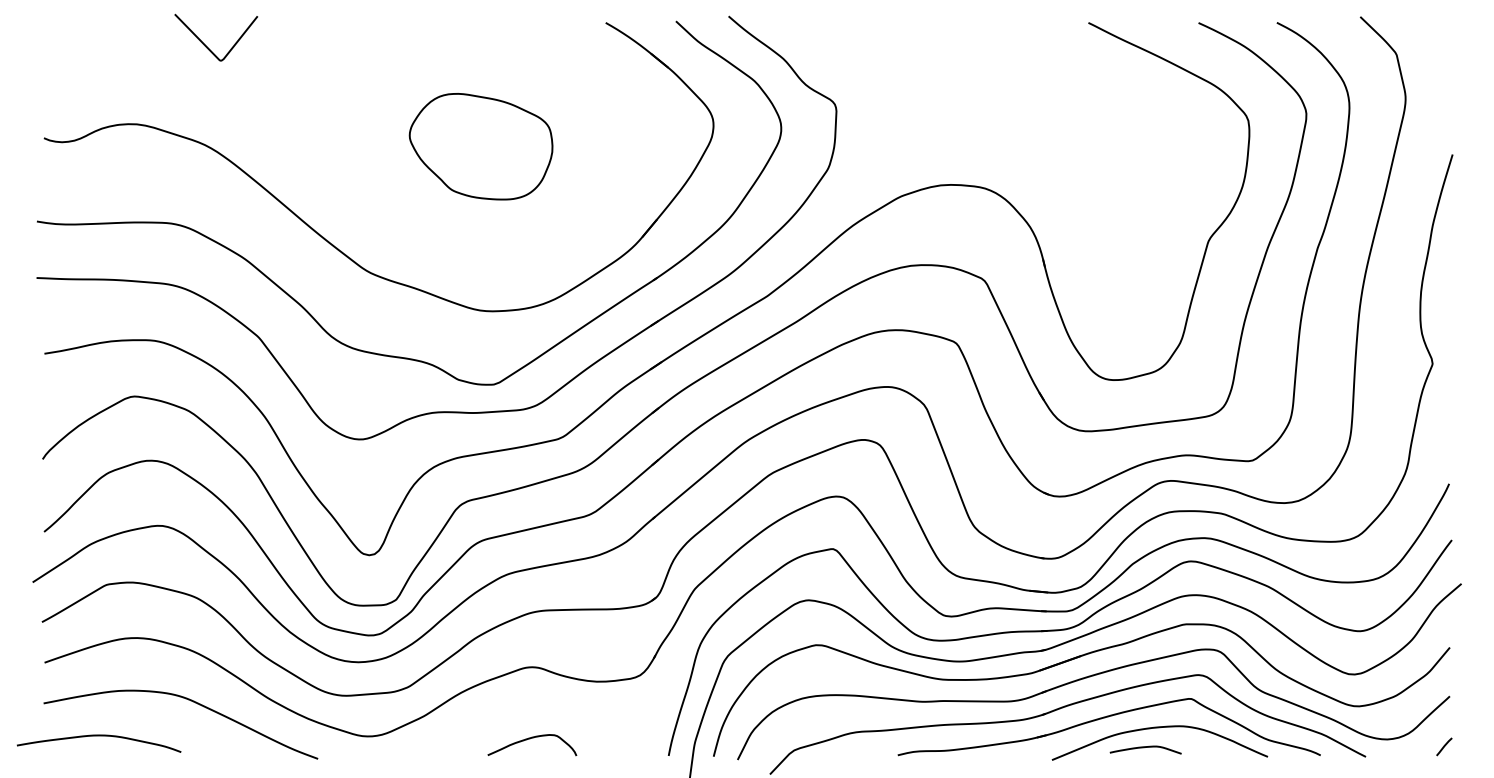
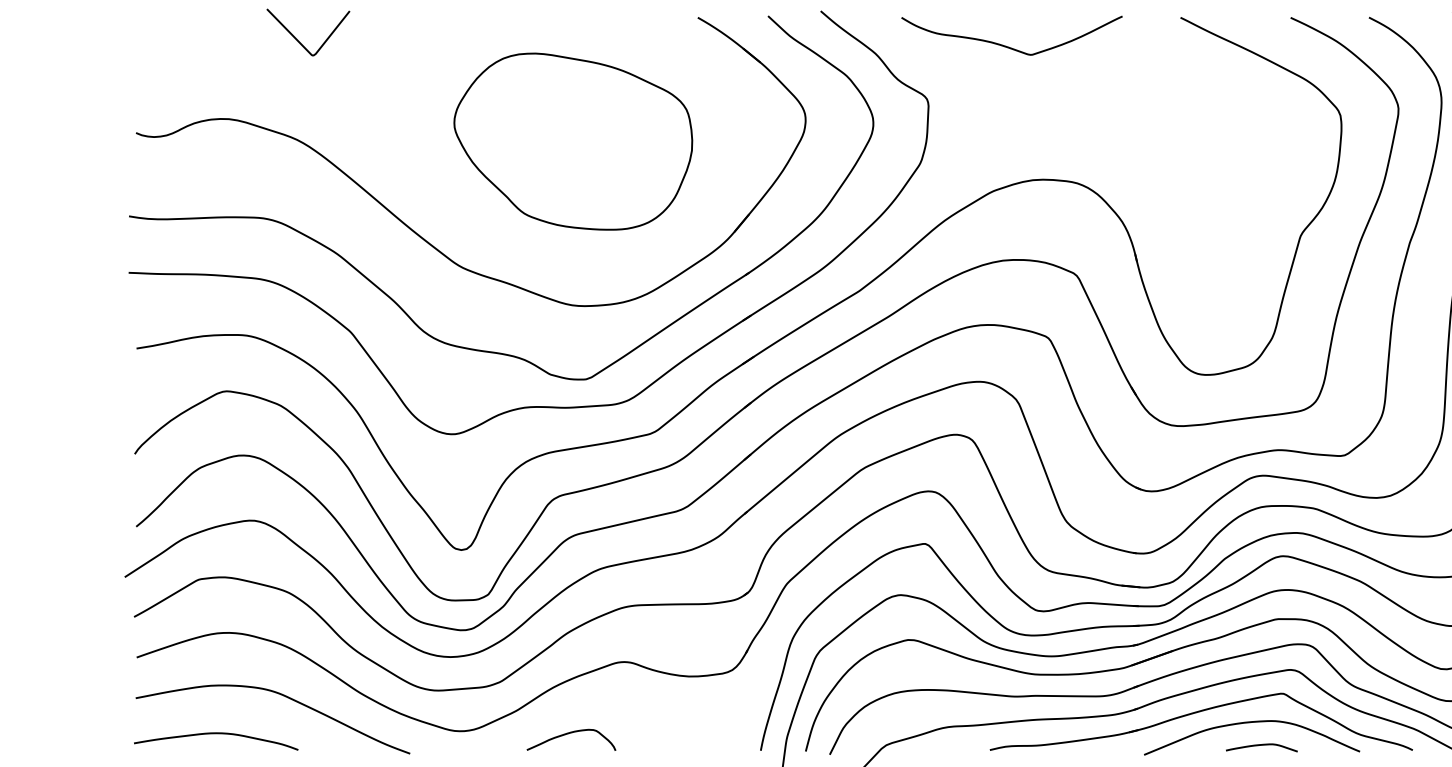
curve: (916, 51) -> (1008, 46), added
part: (480, 146) -> (572, 141), size x1.67
curve: (99, 736) -> (216, 734), moved
curve: (530, 739) -> (569, 734), moved
curve: (1144, 748) -> (1260, 746), moved

